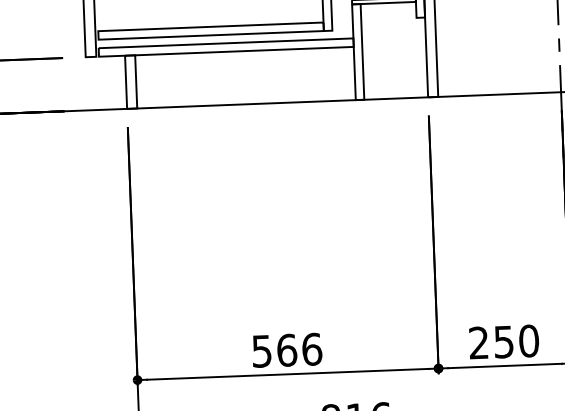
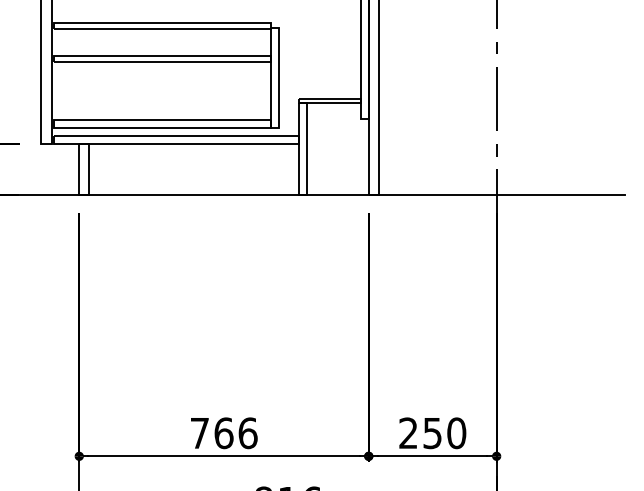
text: (261, 351) -> (199, 433), 566 -> 766

